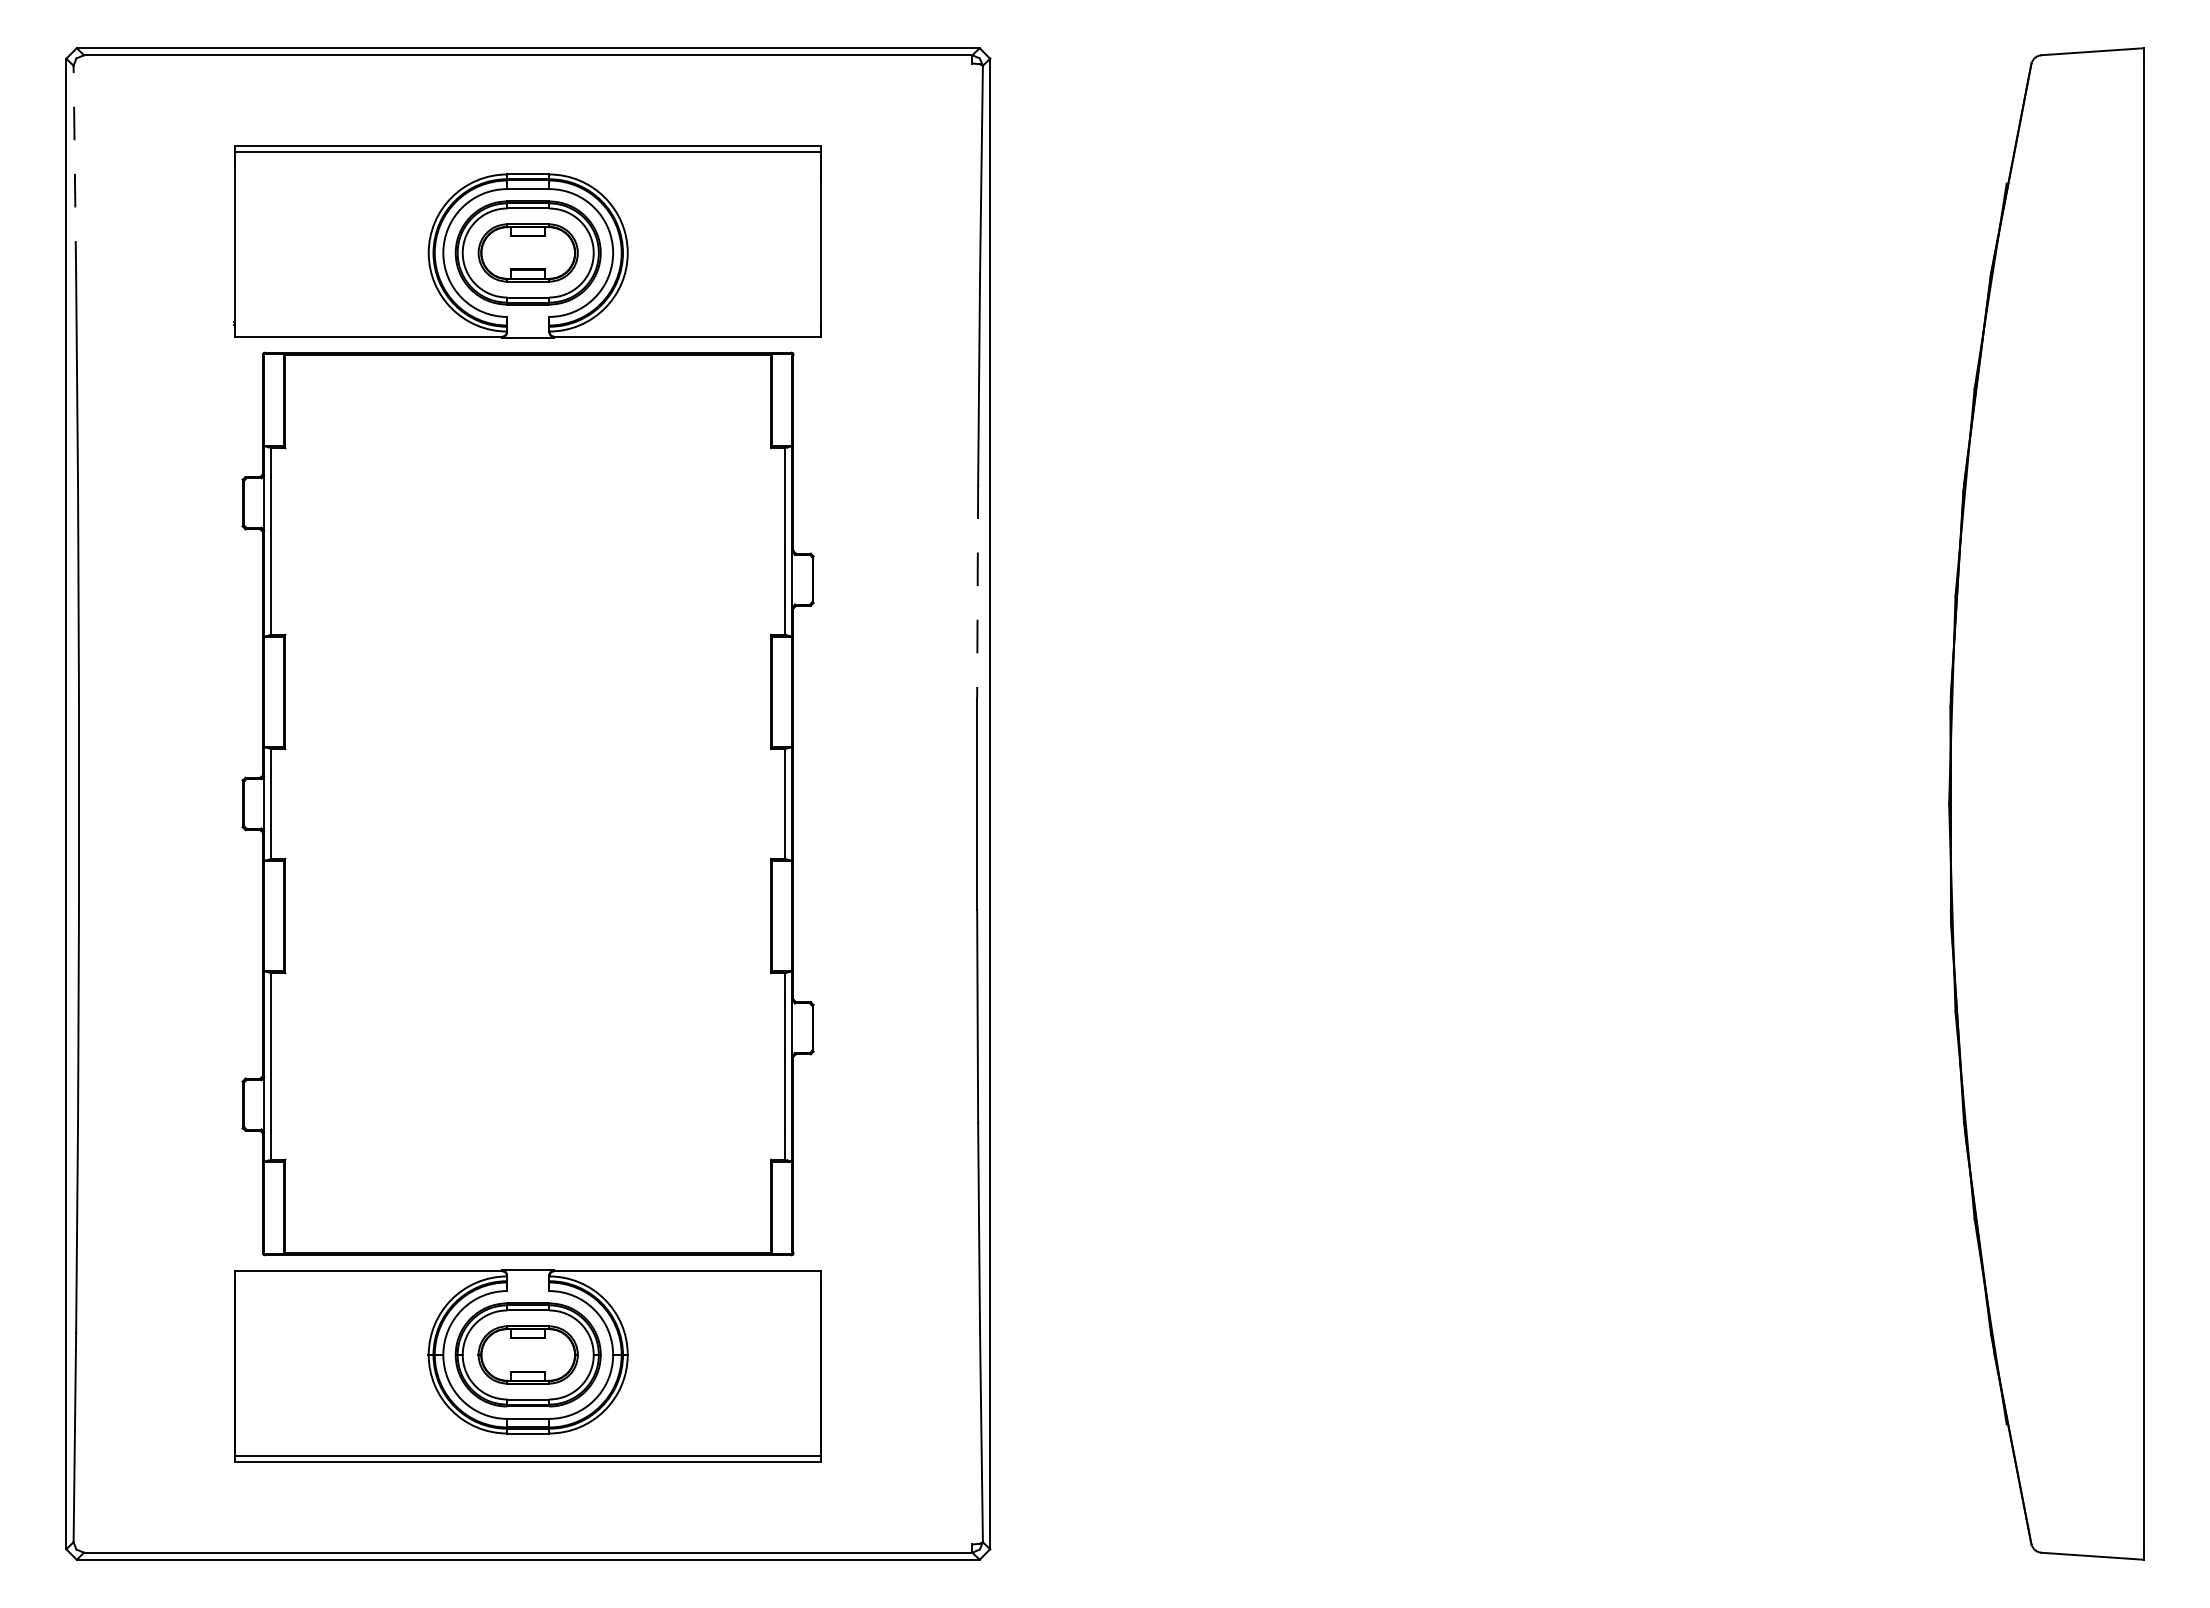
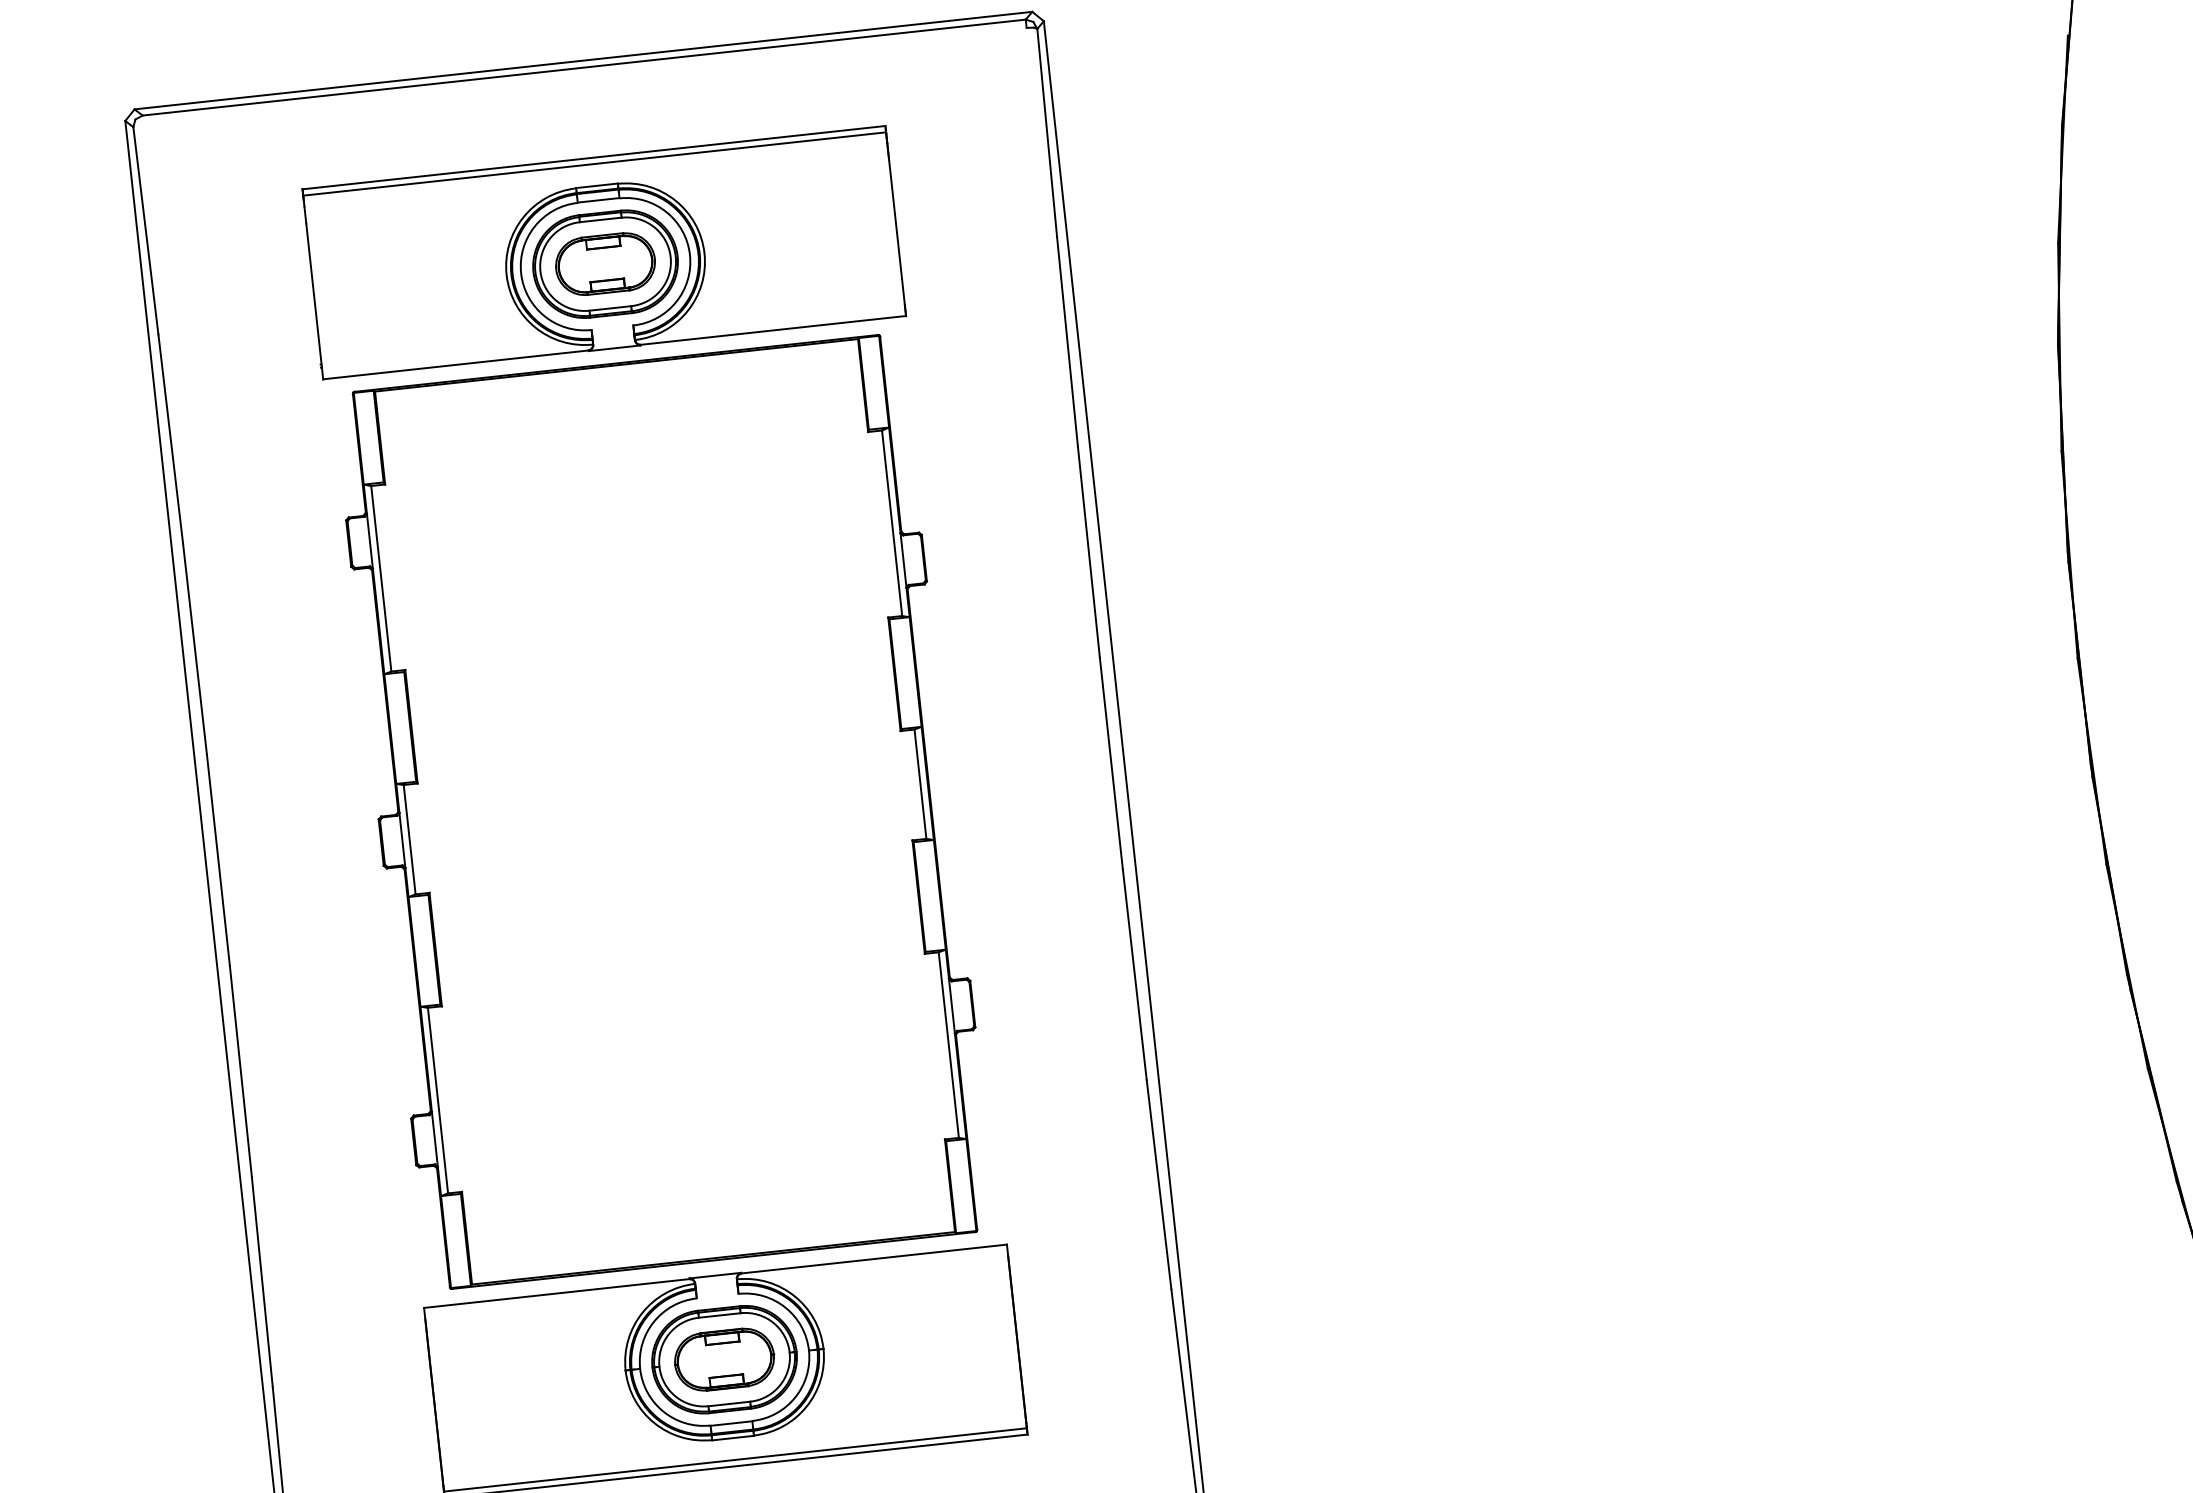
line: (74, 169) -> (145, 230), dashed -> solid
line: (977, 592) -> (1088, 553), dashed -> solid

